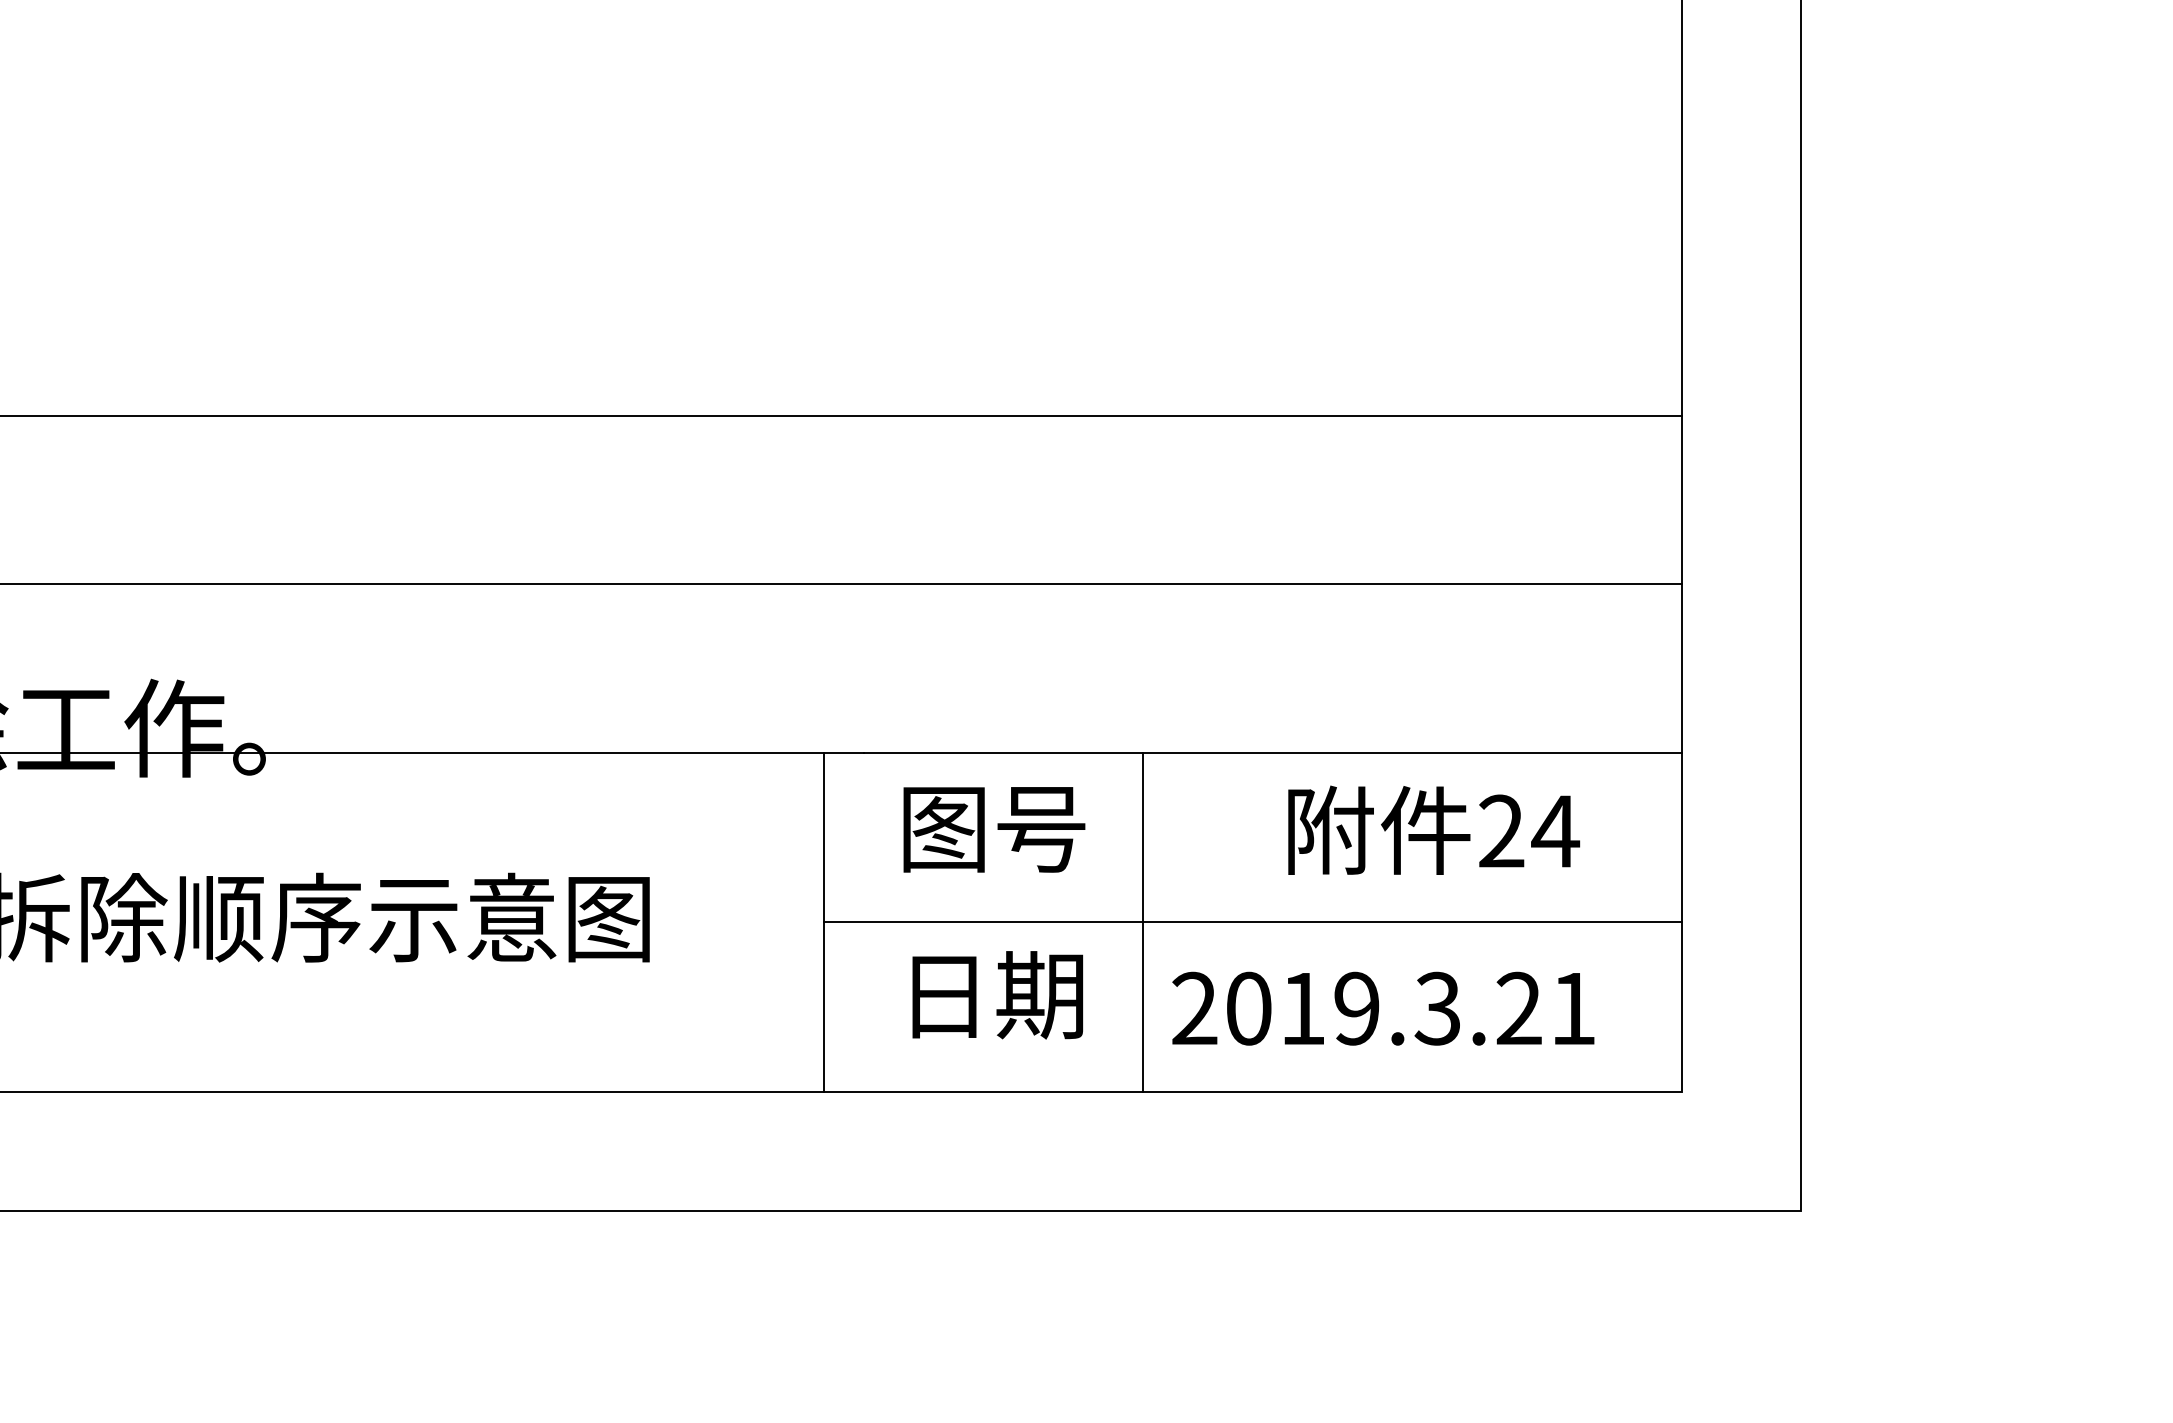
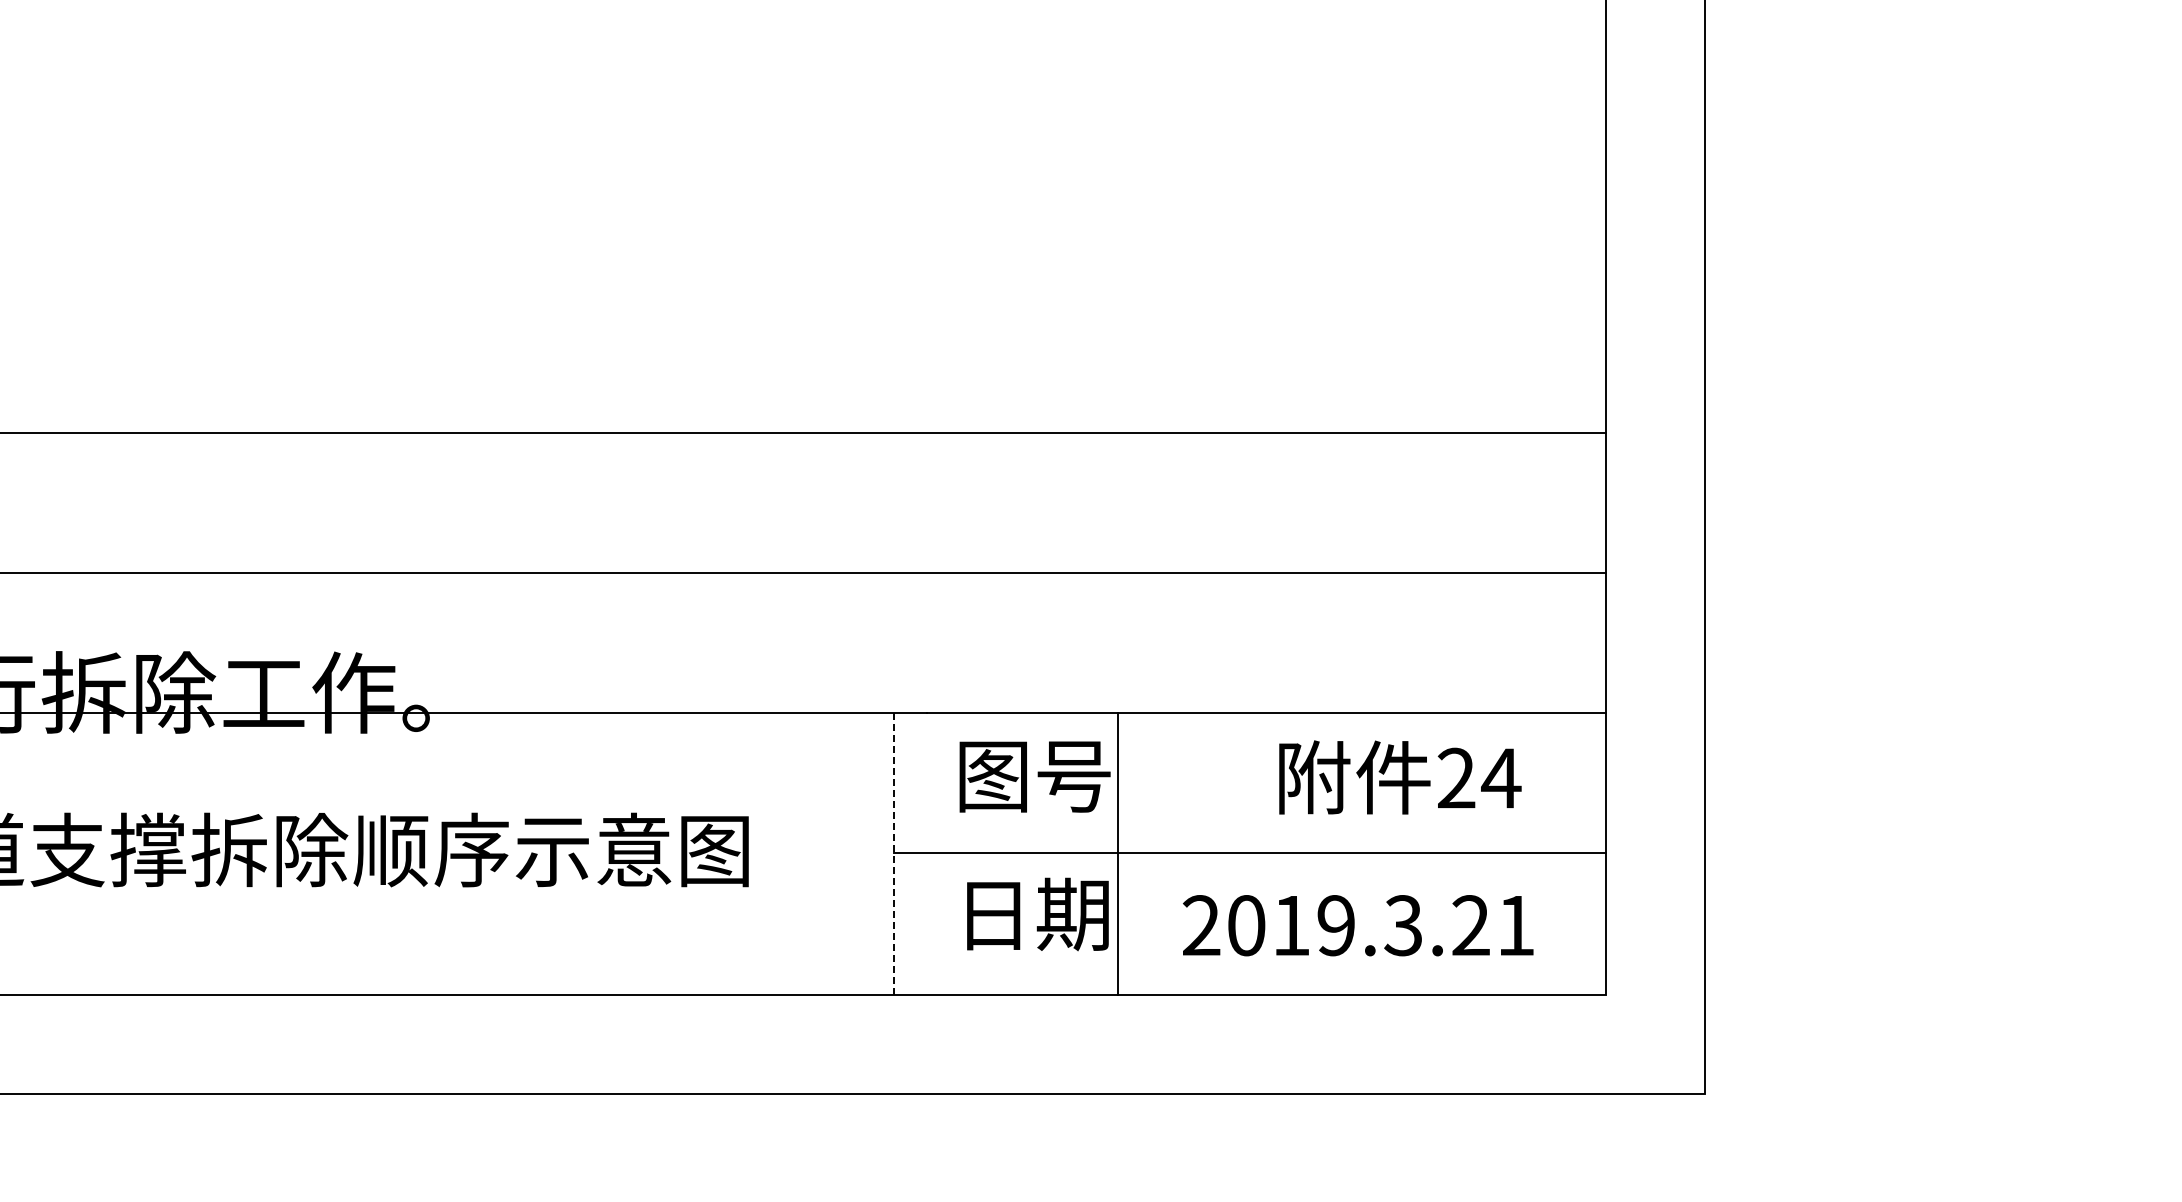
line: (823, 923) -> (893, 854), solid -> dashed
line: (1142, 923) -> (1118, 854), moved

